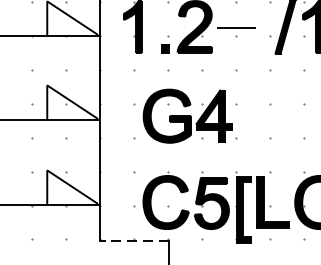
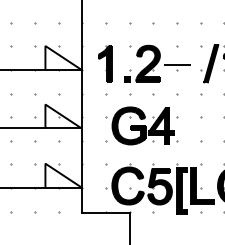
line: (134, 240) -> (106, 212), dashed -> solid

